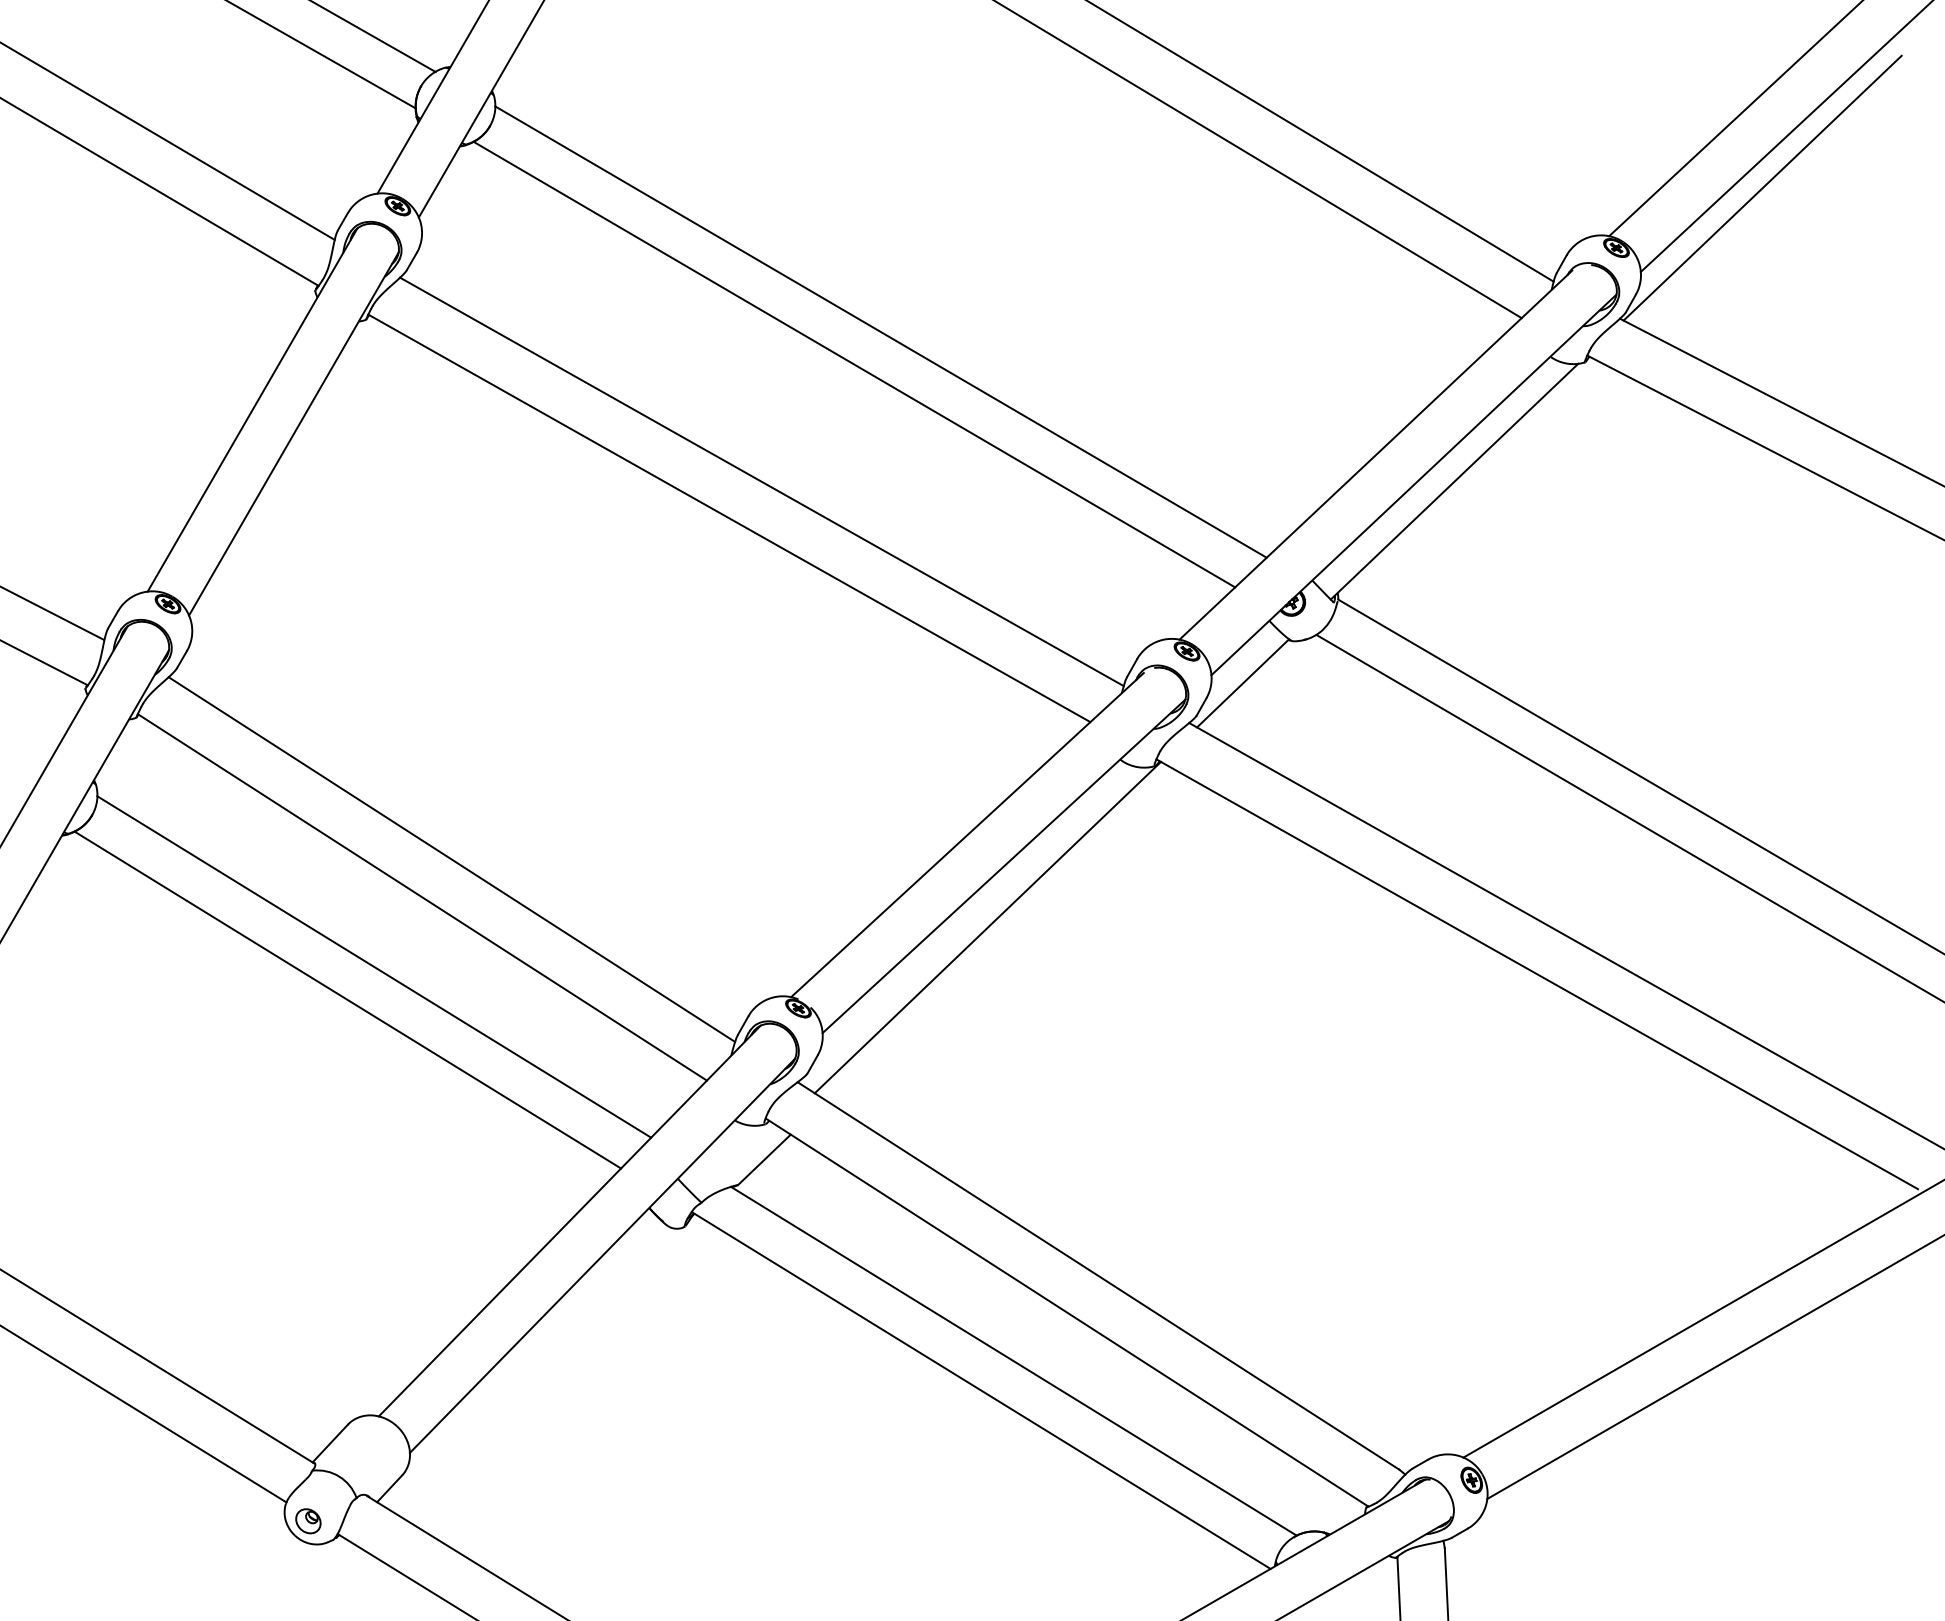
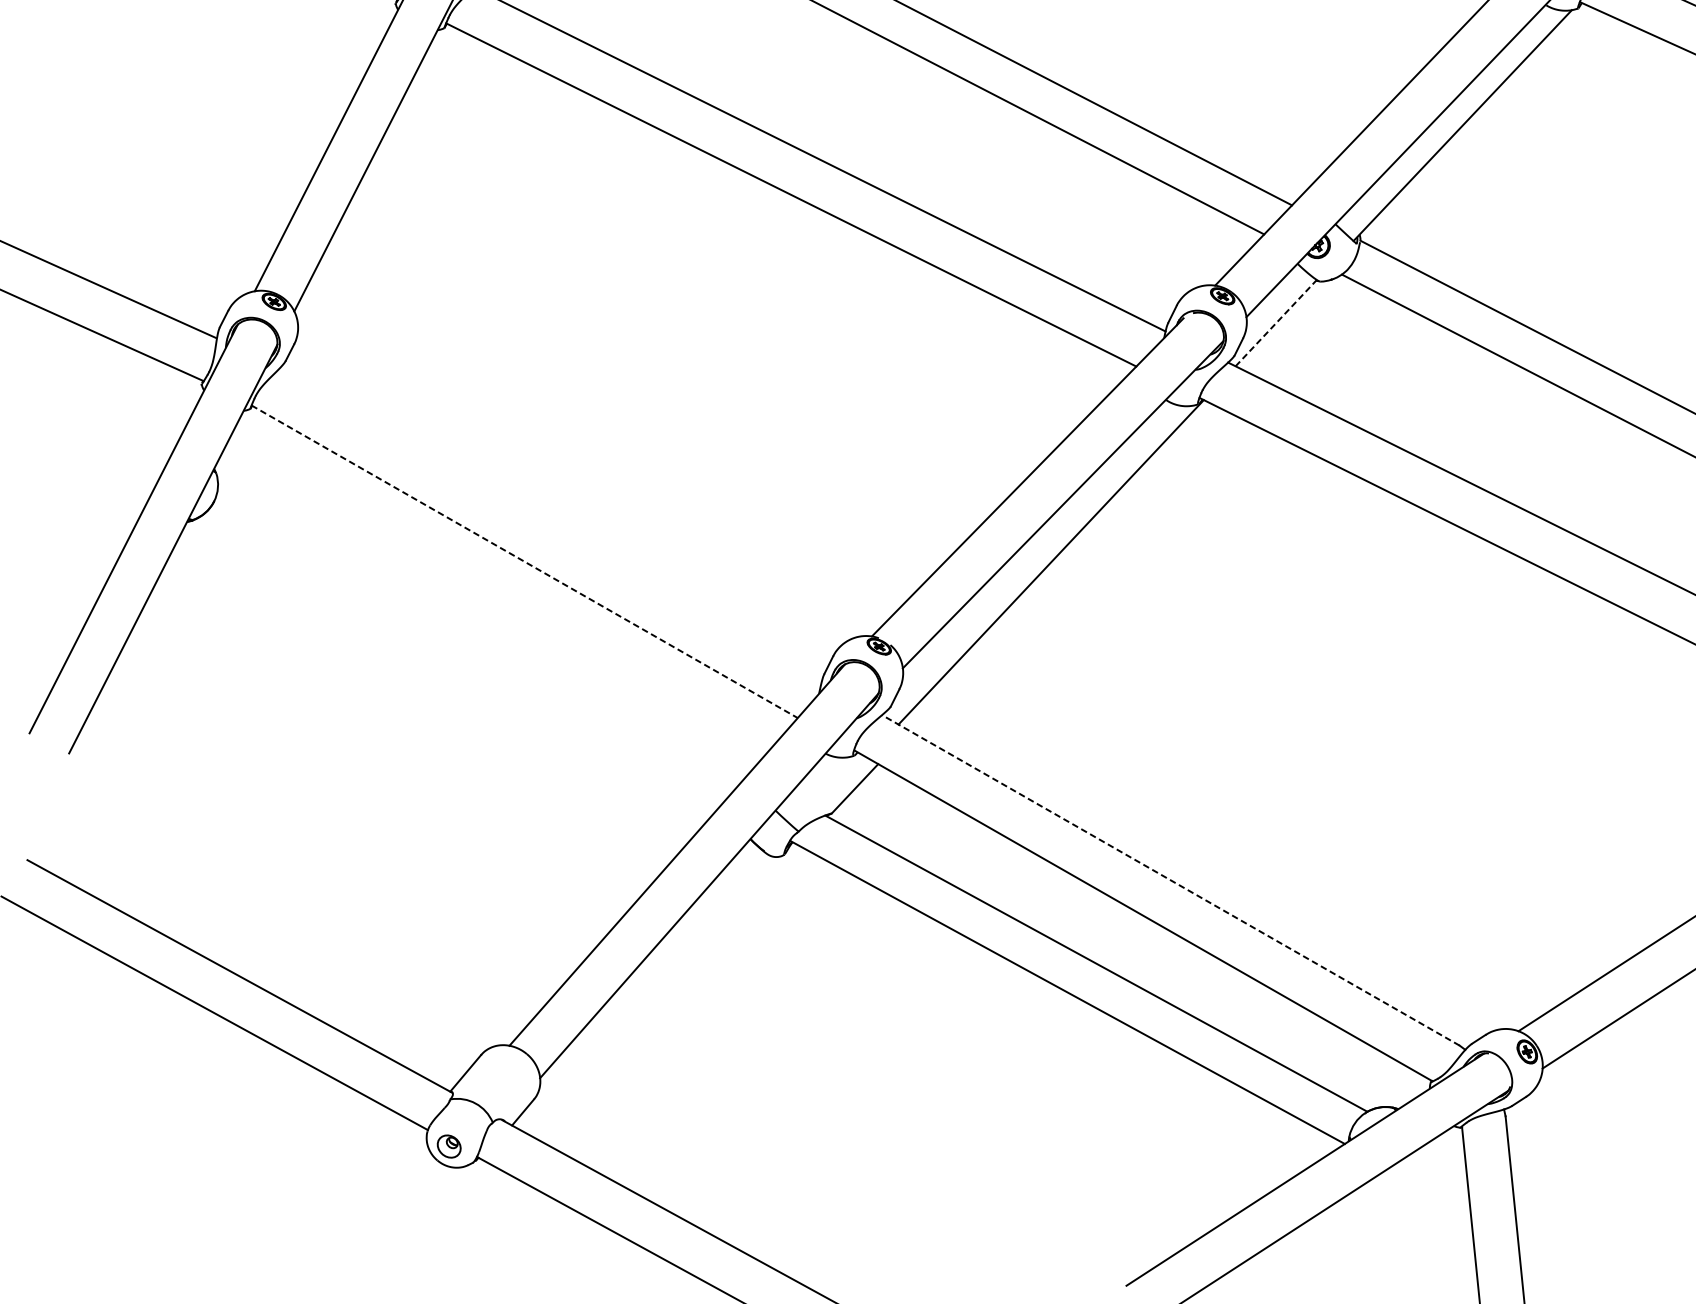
line: (1243, 683) -> (1276, 323), solid -> dashed
line: (451, 859) -> (549, 525), removed
line: (422, 897) -> (524, 561), solid -> dashed
line: (374, 966) -> (483, 628), removed
line: (347, 999) -> (460, 660), removed
line: (1098, 1275) -> (1170, 879), solid -> dashed

